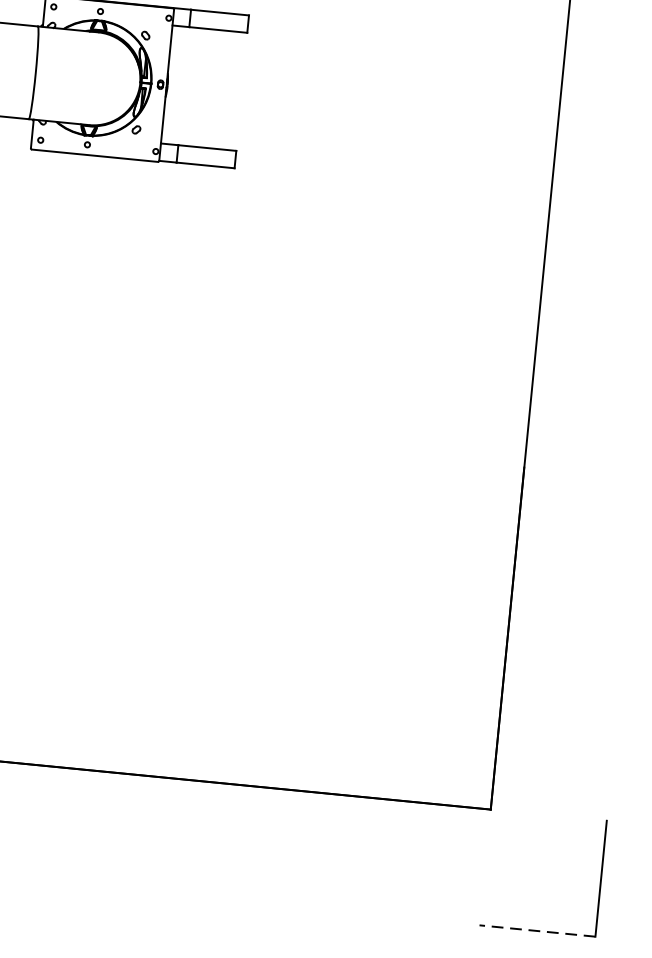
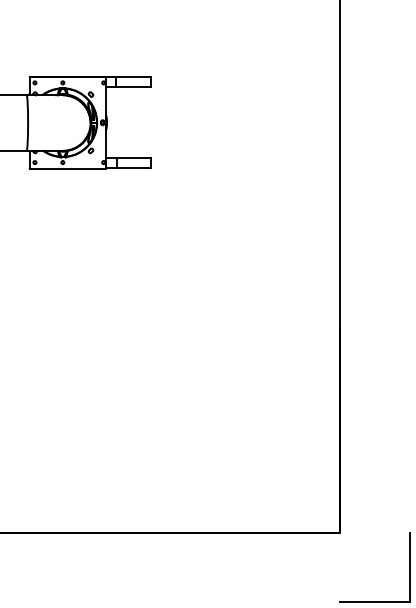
line: (536, 930) -> (374, 601), dashed -> solid

